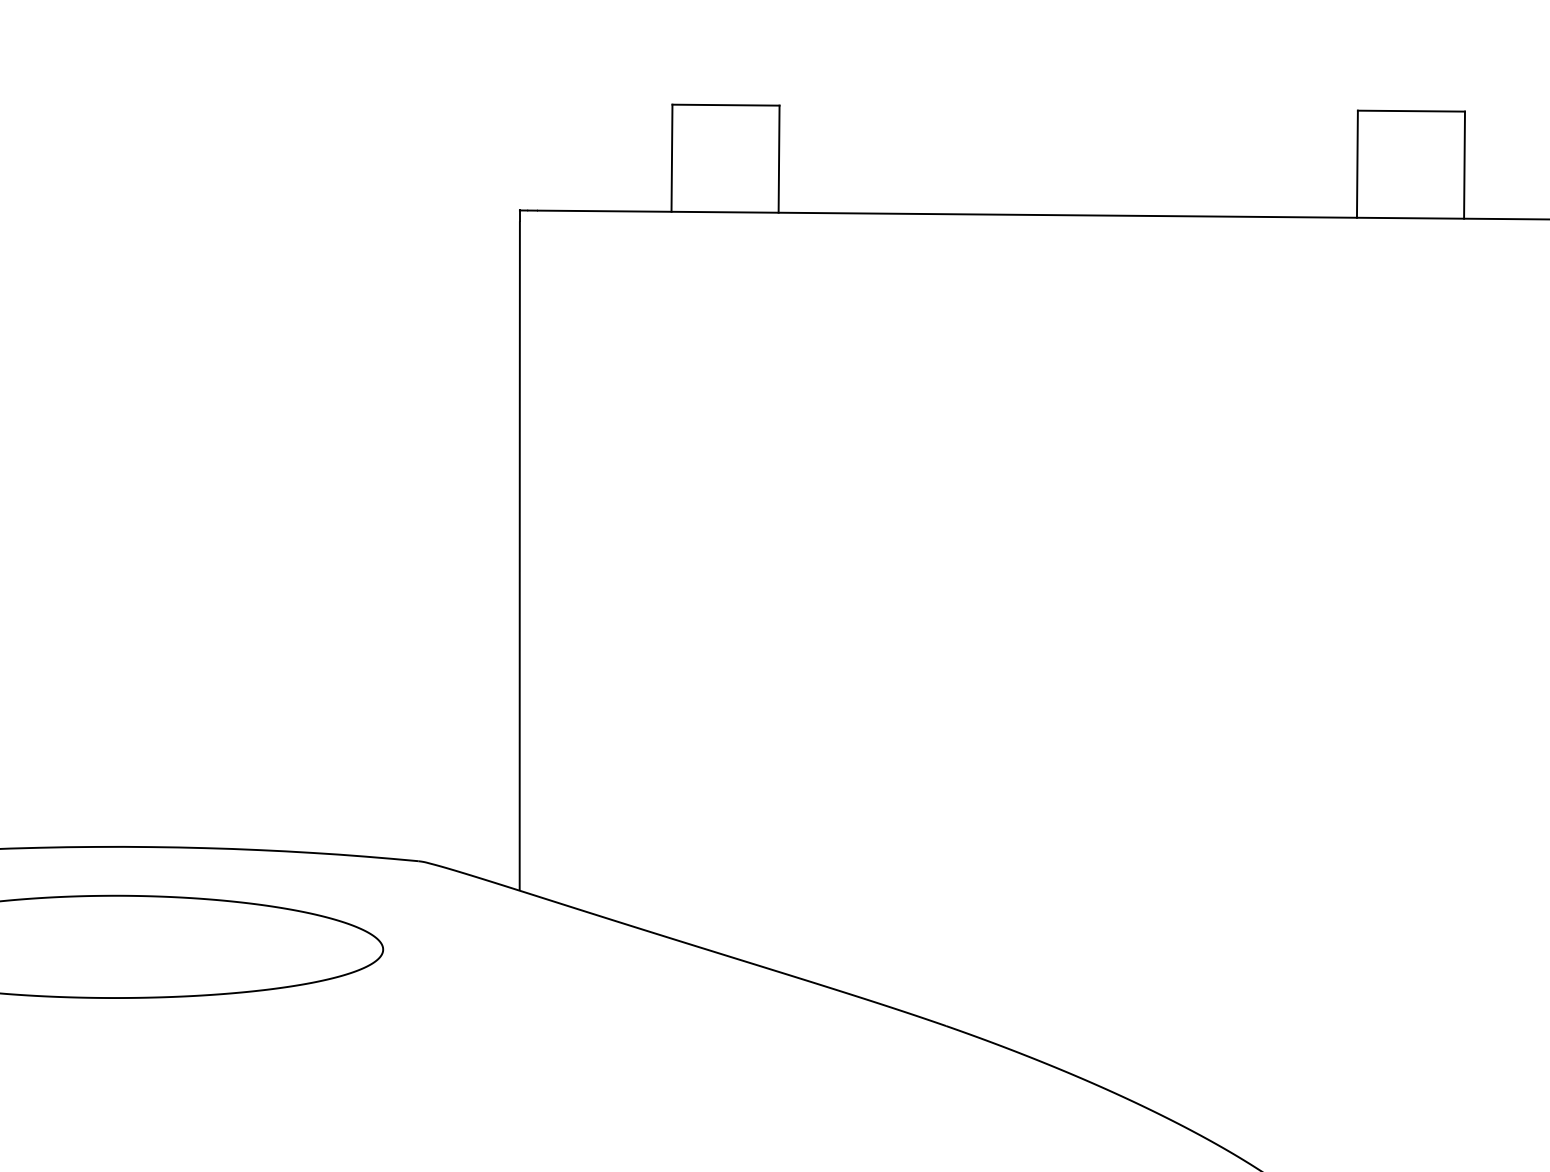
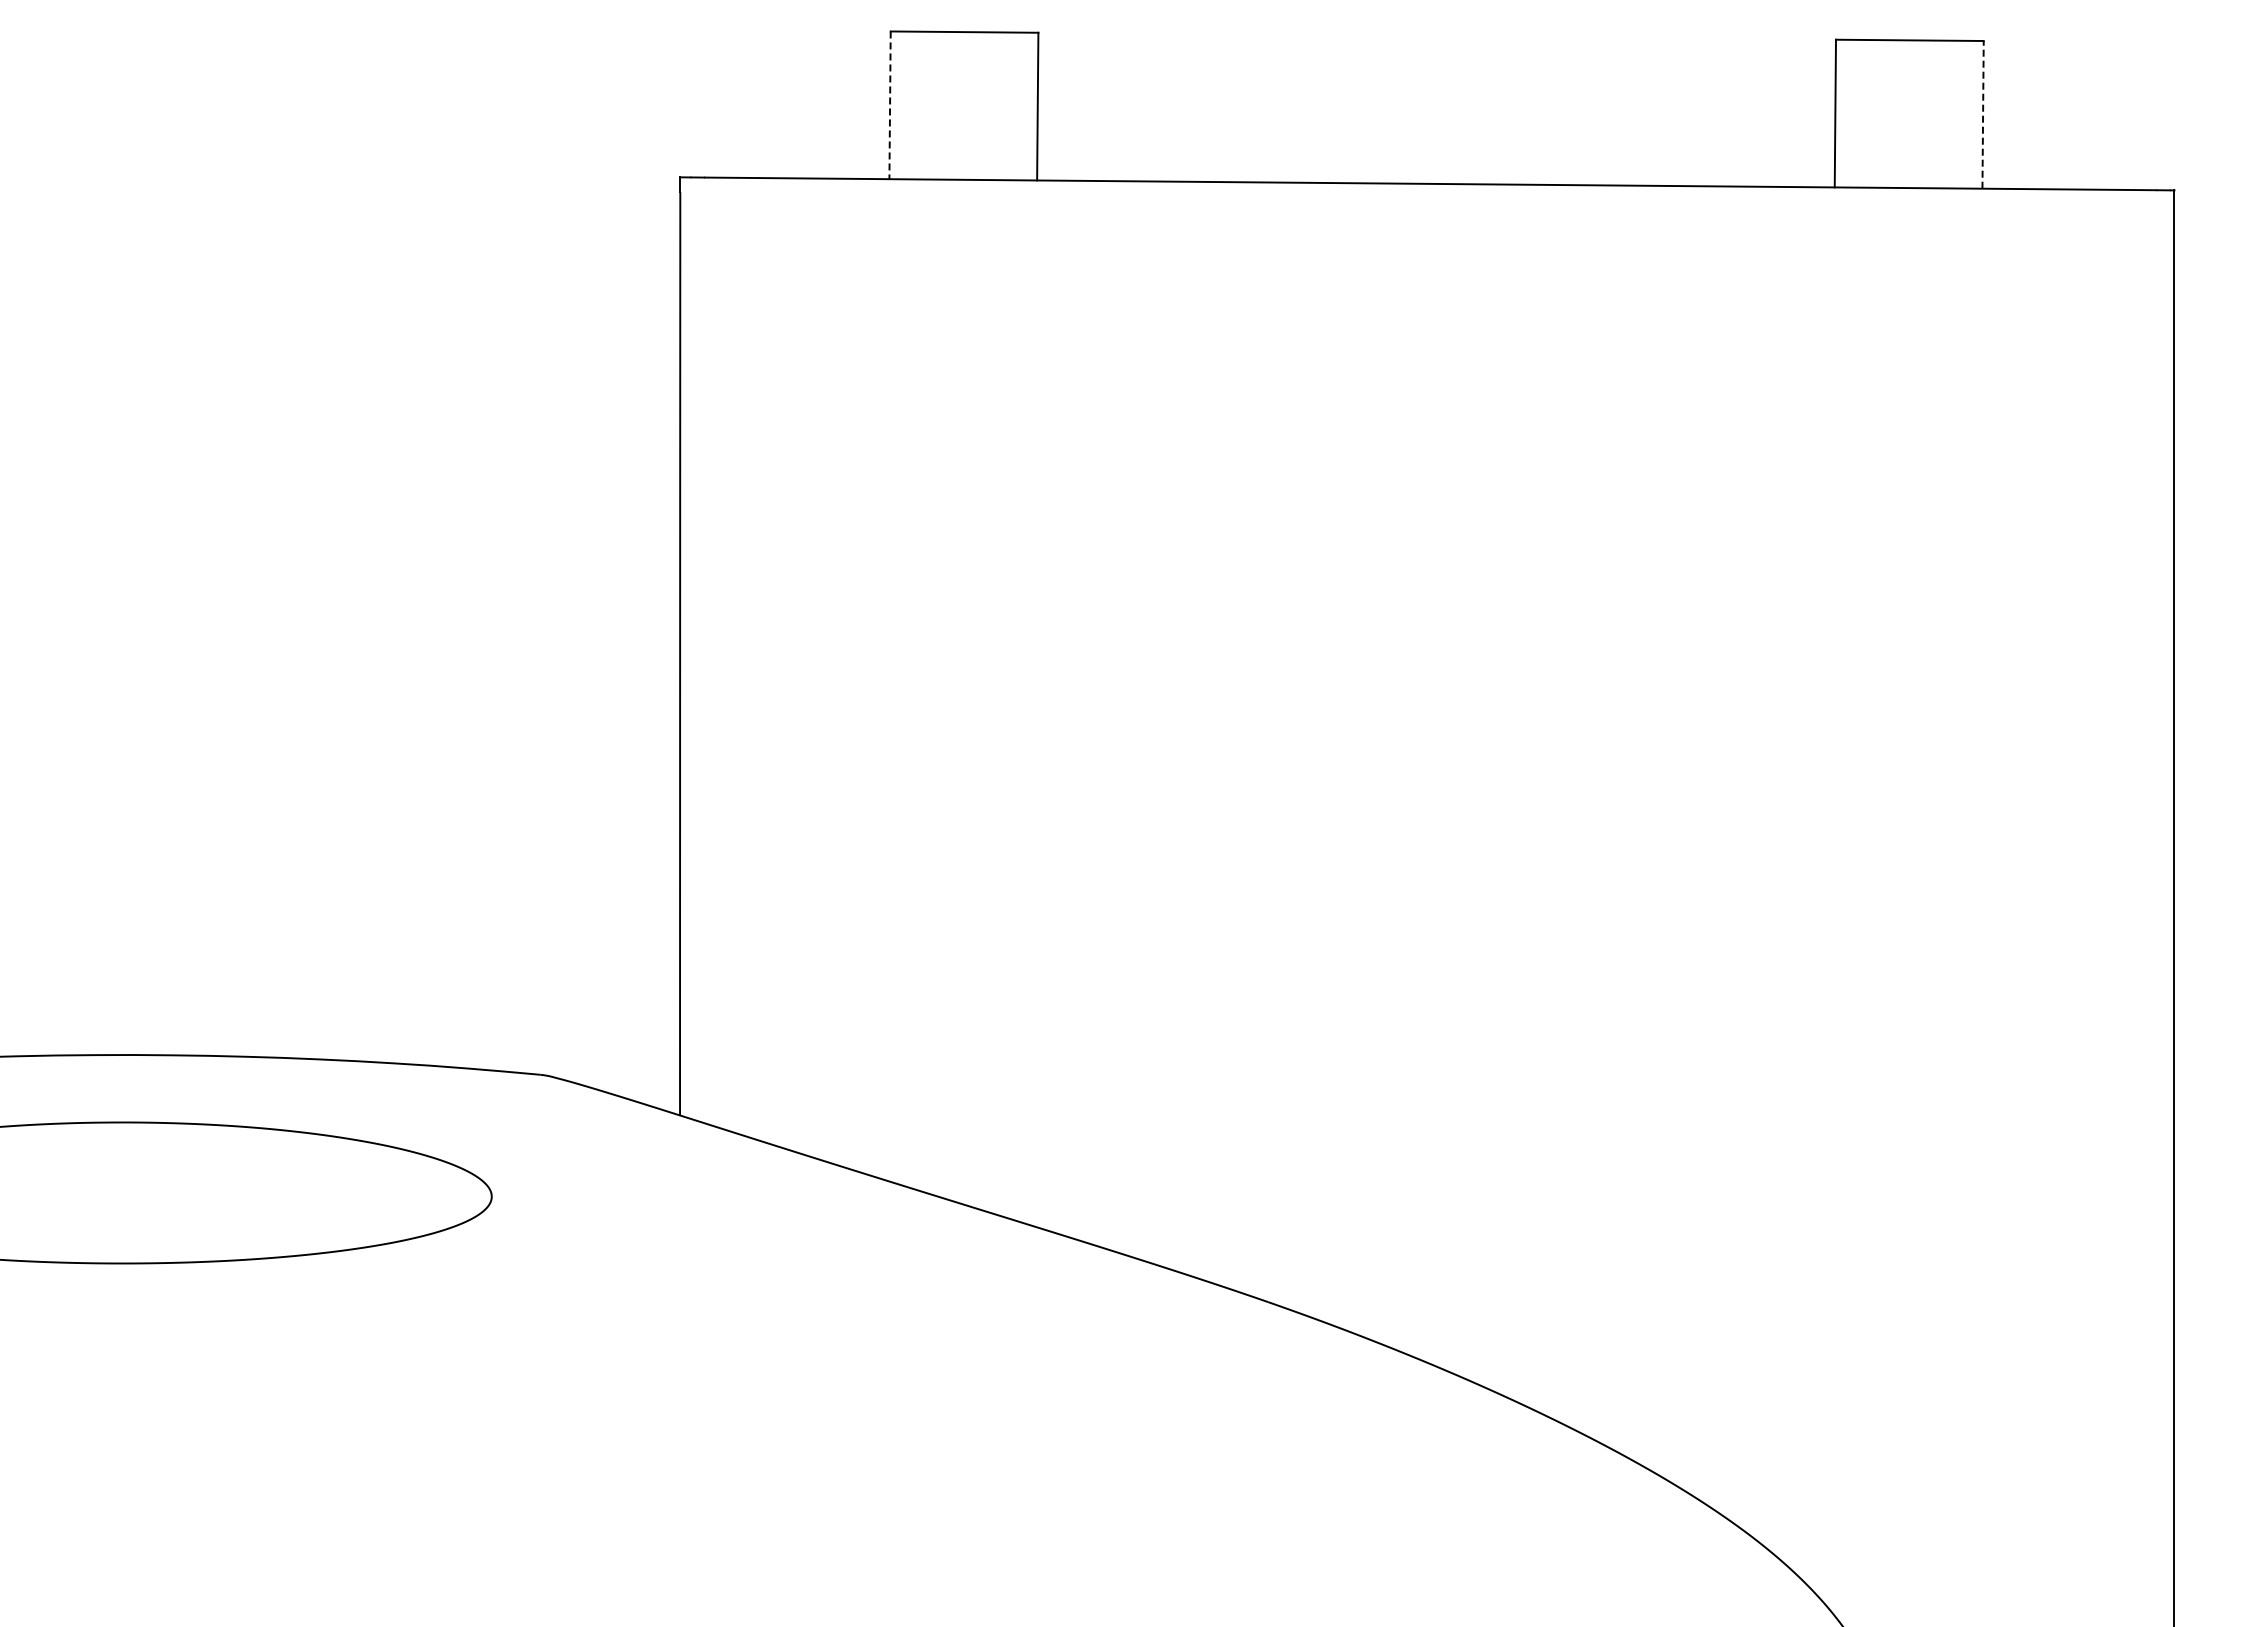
line: (672, 158) -> (890, 105), solid -> dashed
line: (1464, 164) -> (1983, 114), solid -> dashed

